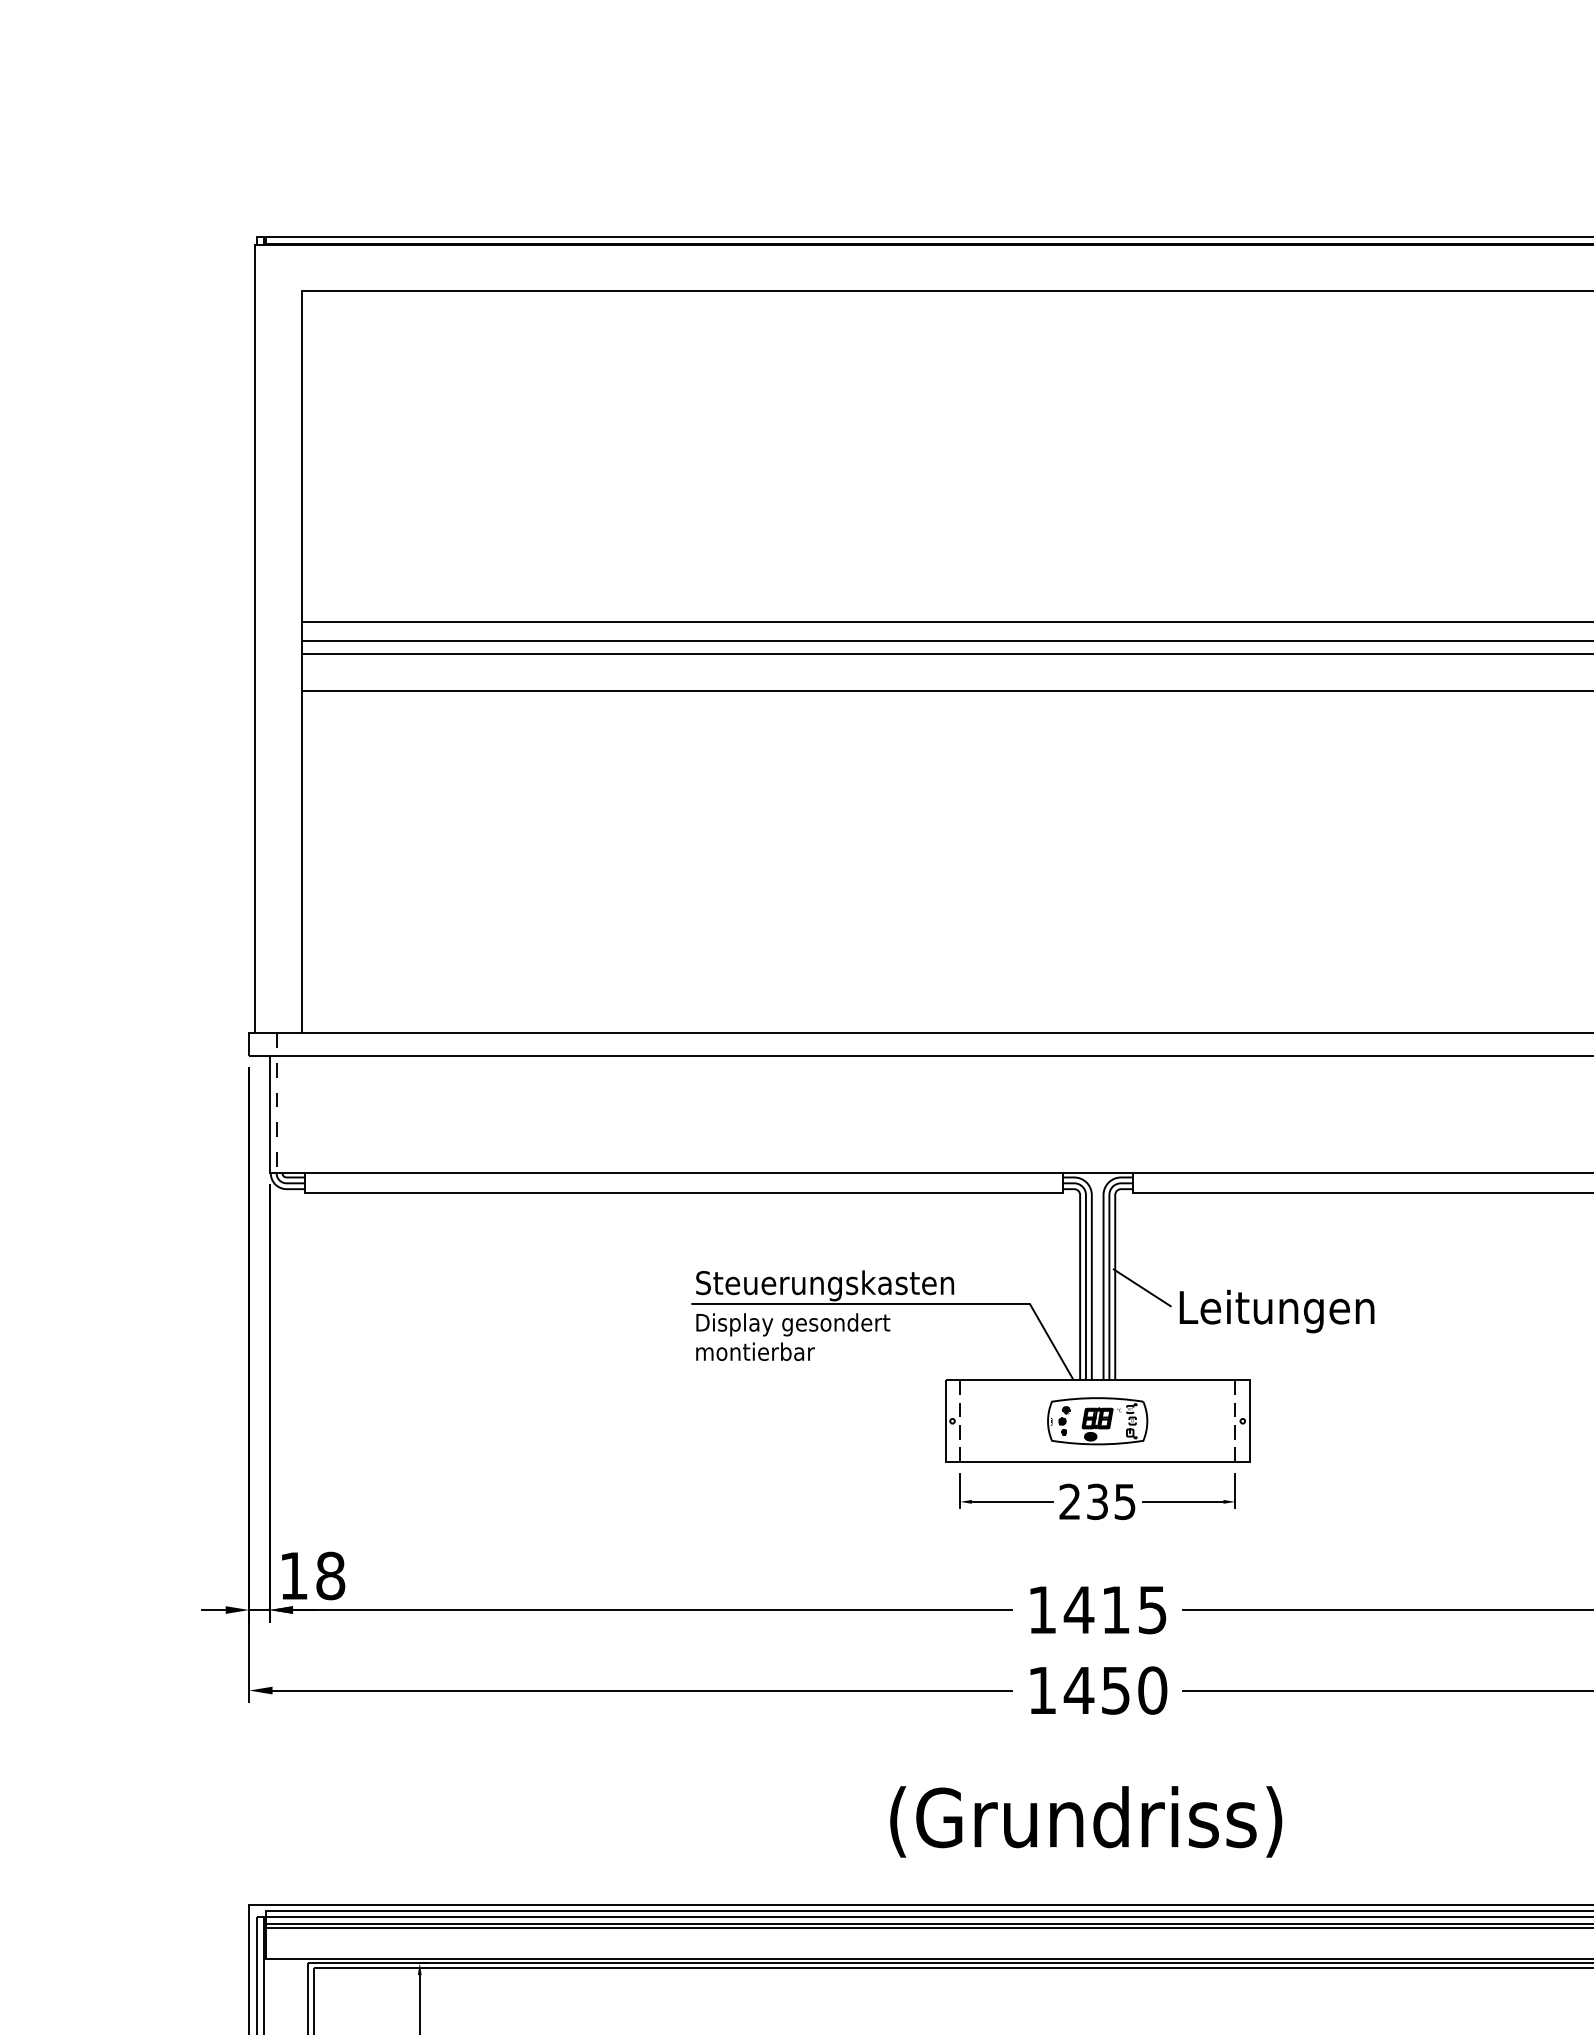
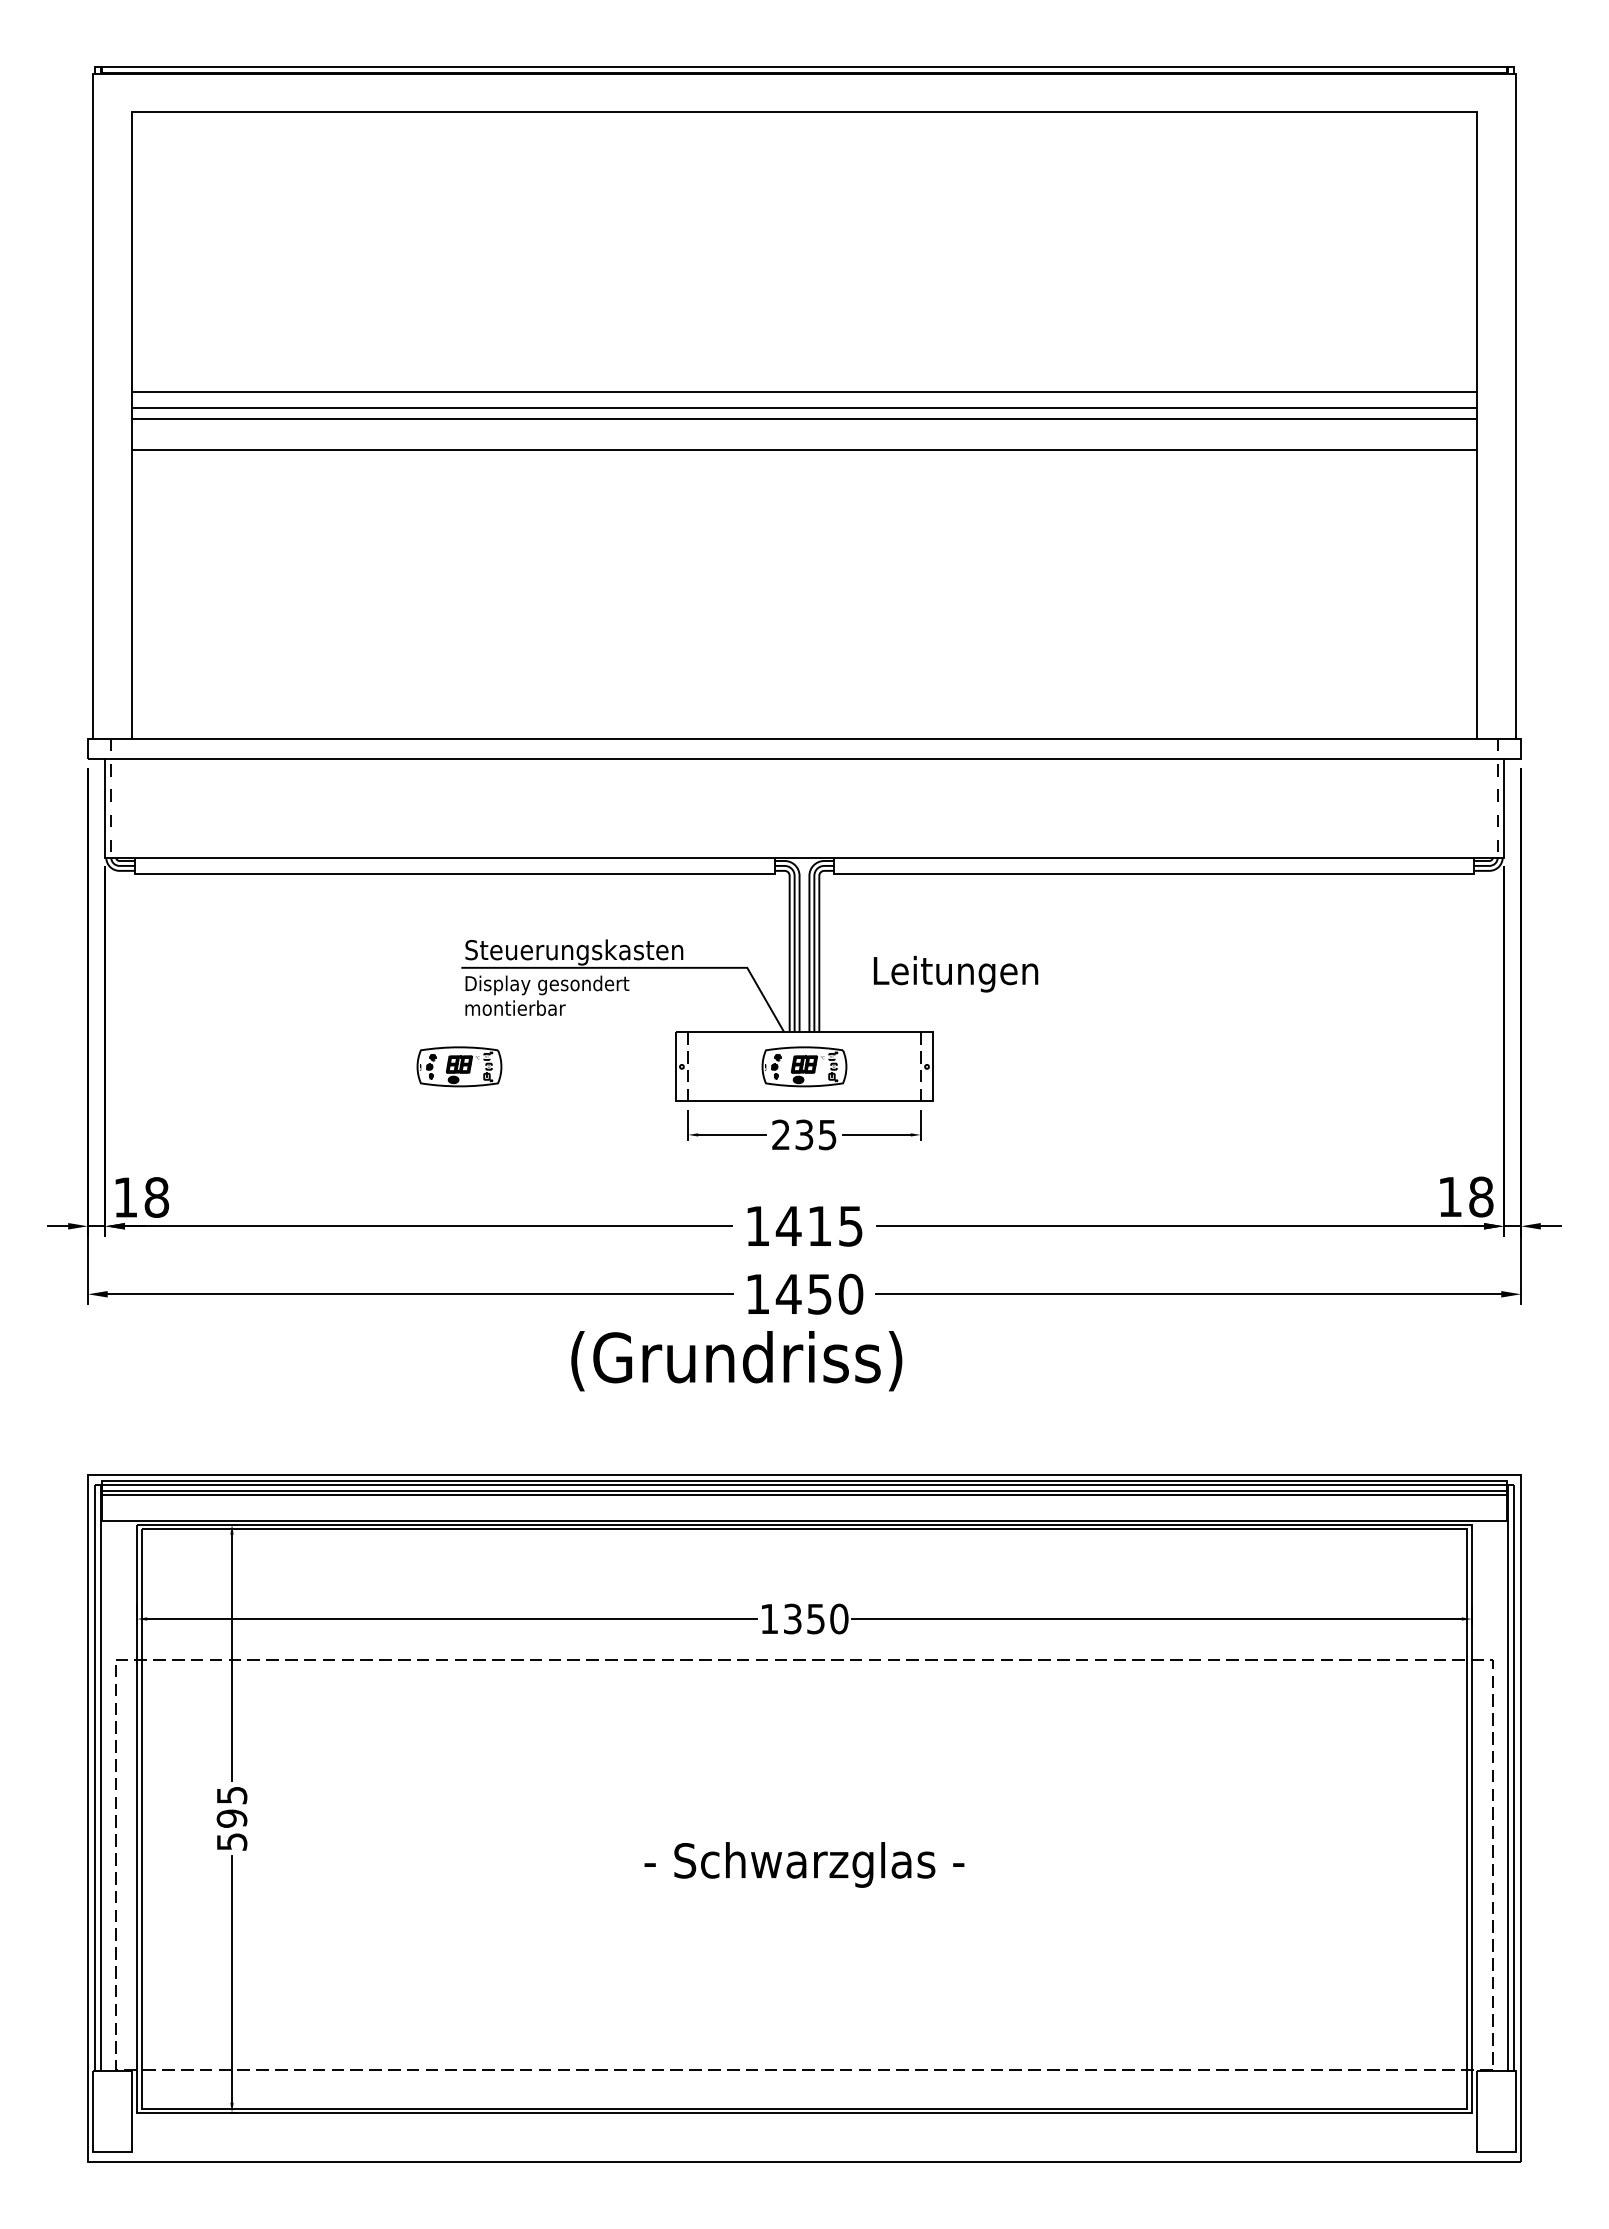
line: (1142, 1287) -> (842, 953), removed
part: (689, 1420) -> (459, 1066), added
text: (1085, 1822) -> (736, 1361), moved

